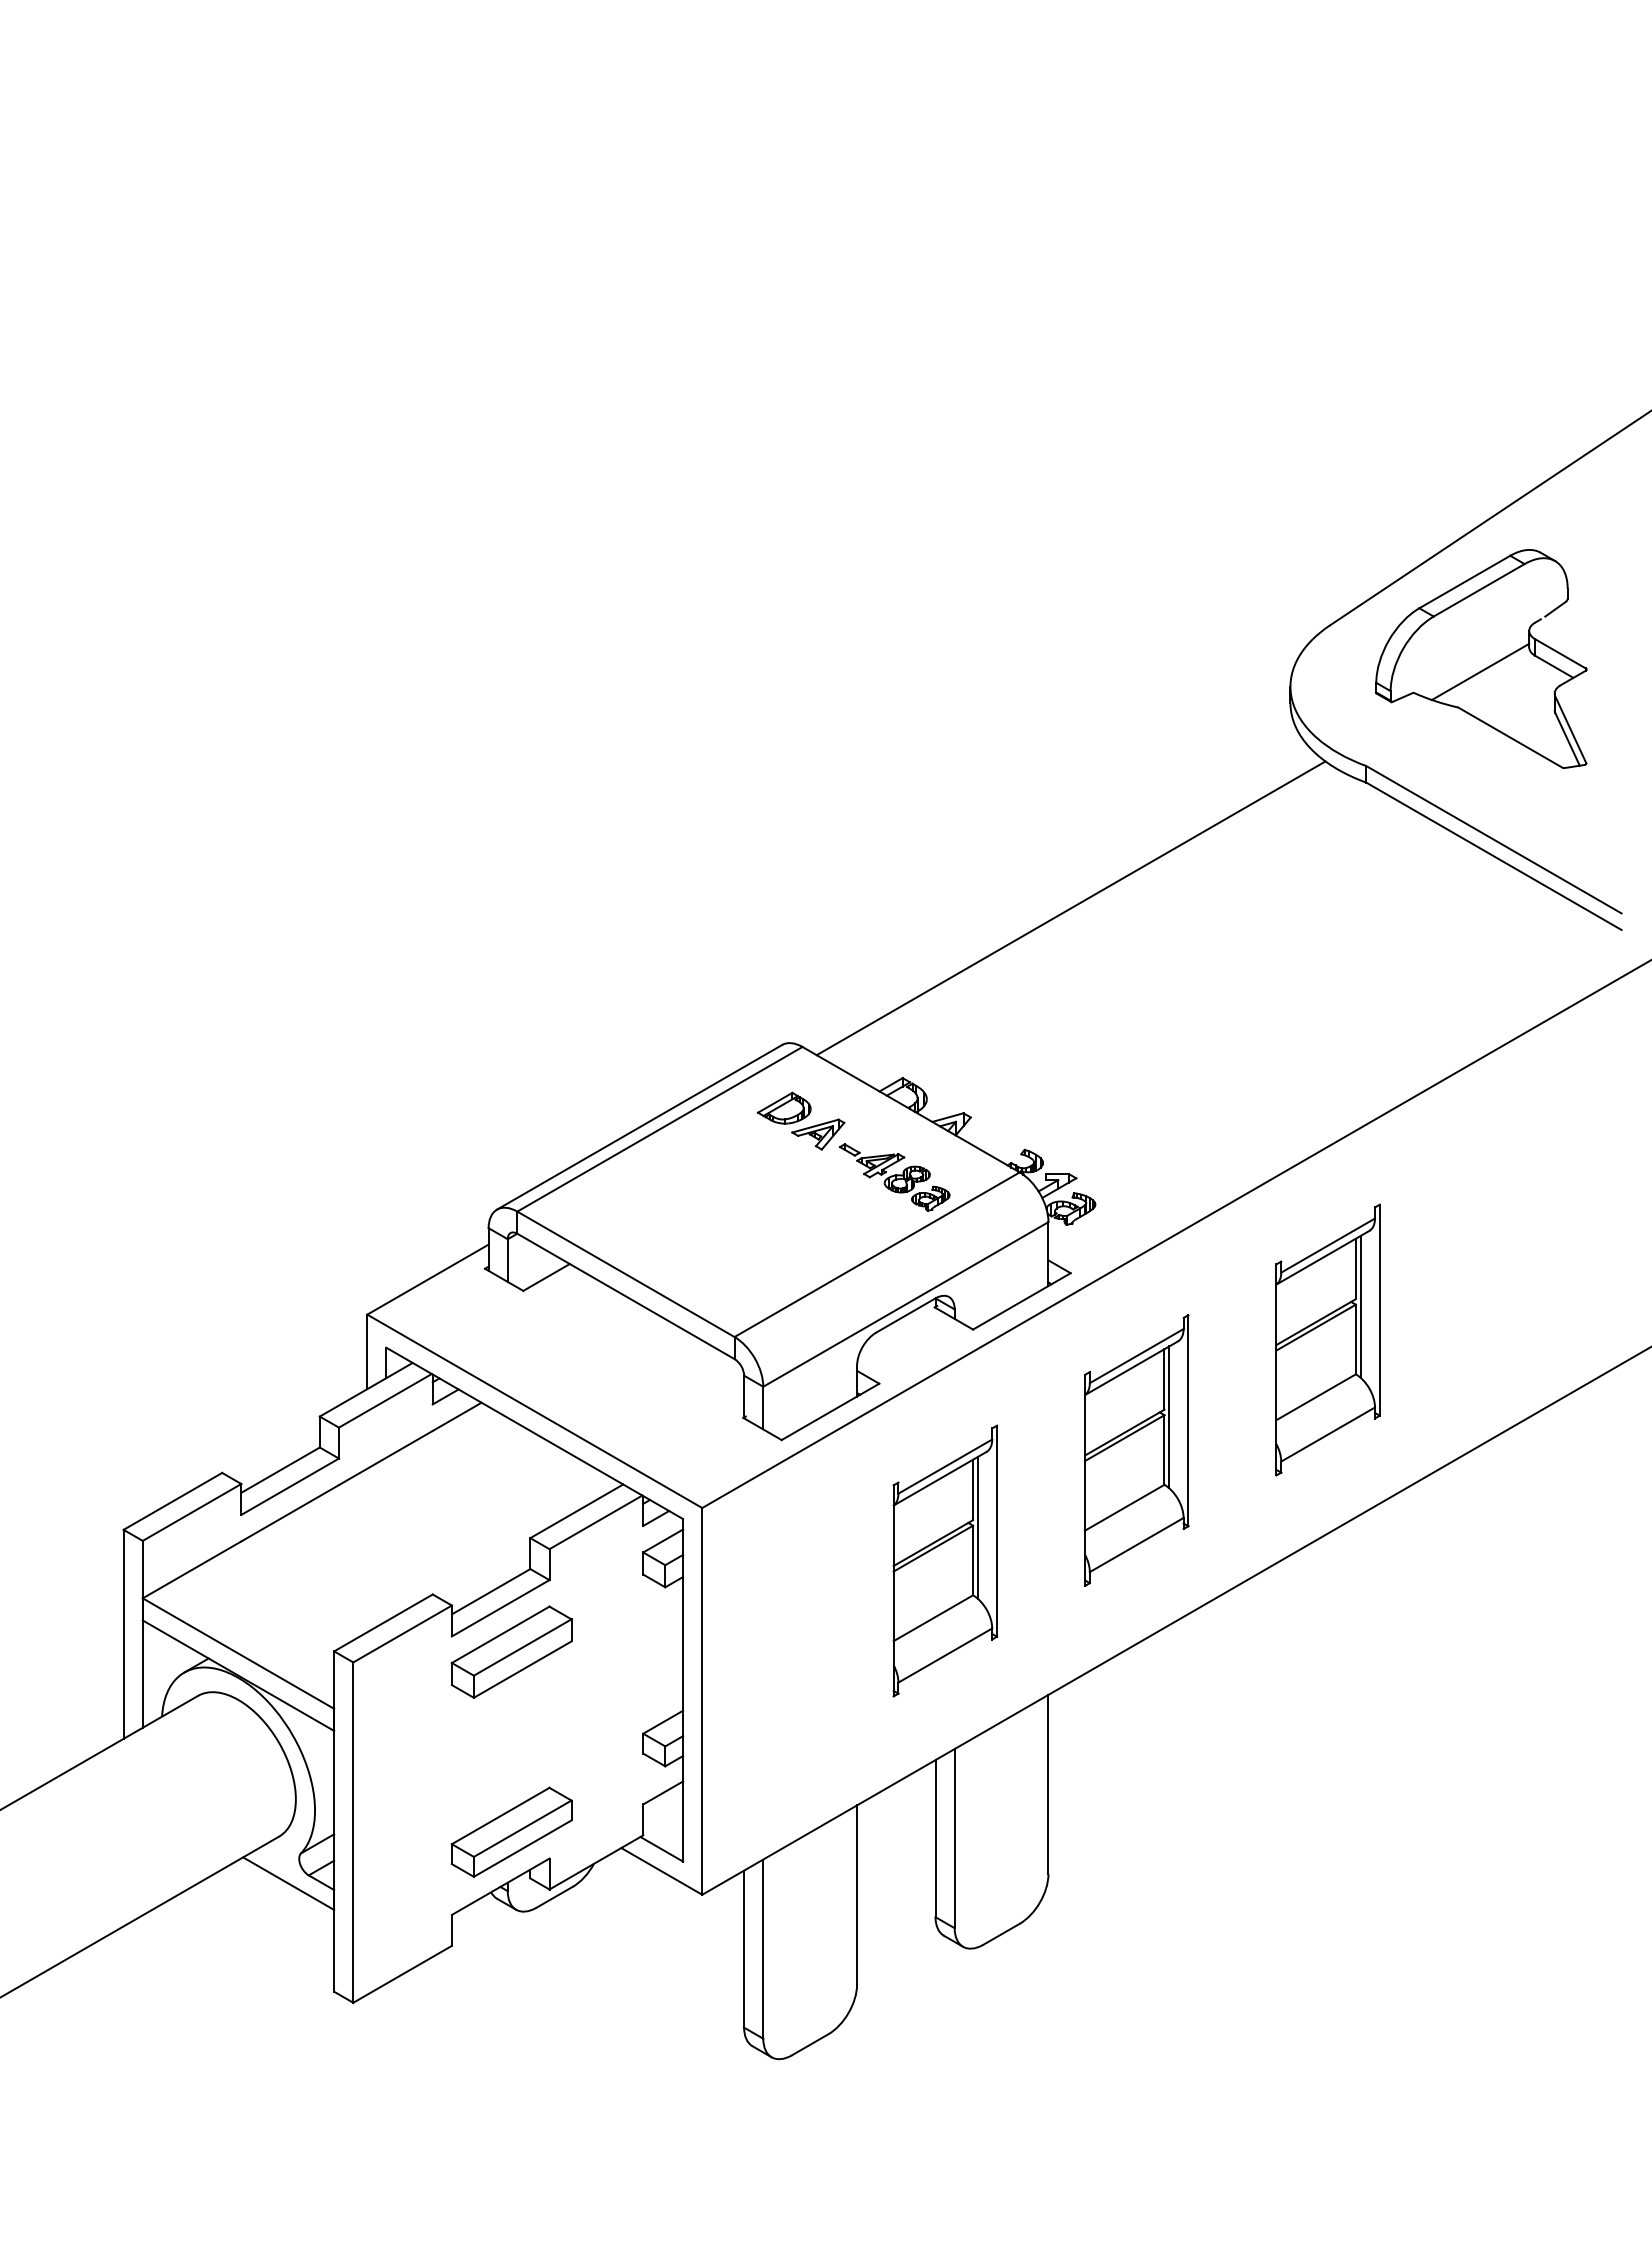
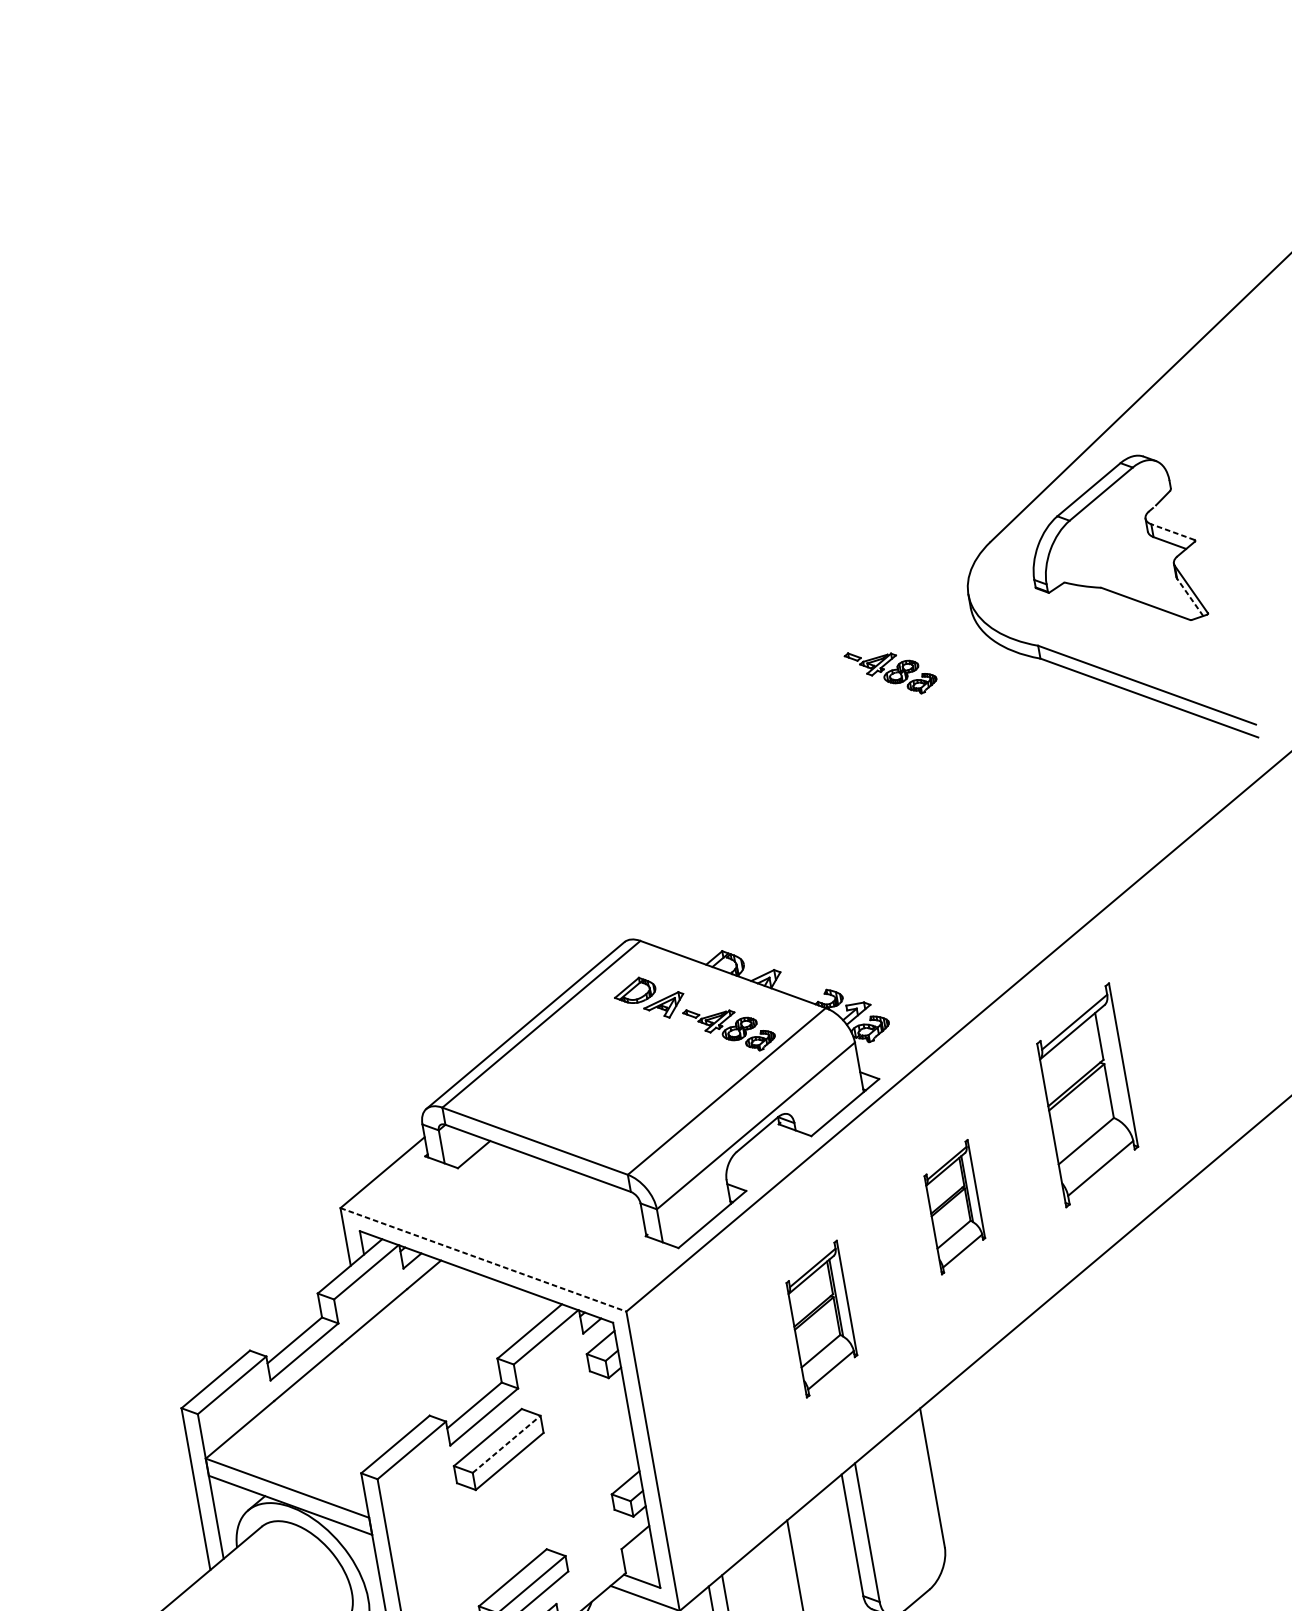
line: (1560, 653) -> (1172, 531), solid -> dashed
line: (1480, 671) -> (1113, 556), removed
line: (1567, 739) -> (1190, 597), solid -> dashed
part: (1176, 766) -> (891, 672), added
line: (1070, 908) -> (828, 796), removed
line: (1360, 1306) -> (1108, 1064), removed
line: (535, 1411) -> (484, 1259), solid -> dashed
part: (1136, 1450) -> (954, 1207), size x0.6
part: (945, 1560) -> (821, 1318), size x0.7
line: (523, 1647) -> (507, 1444), solid -> dashed

